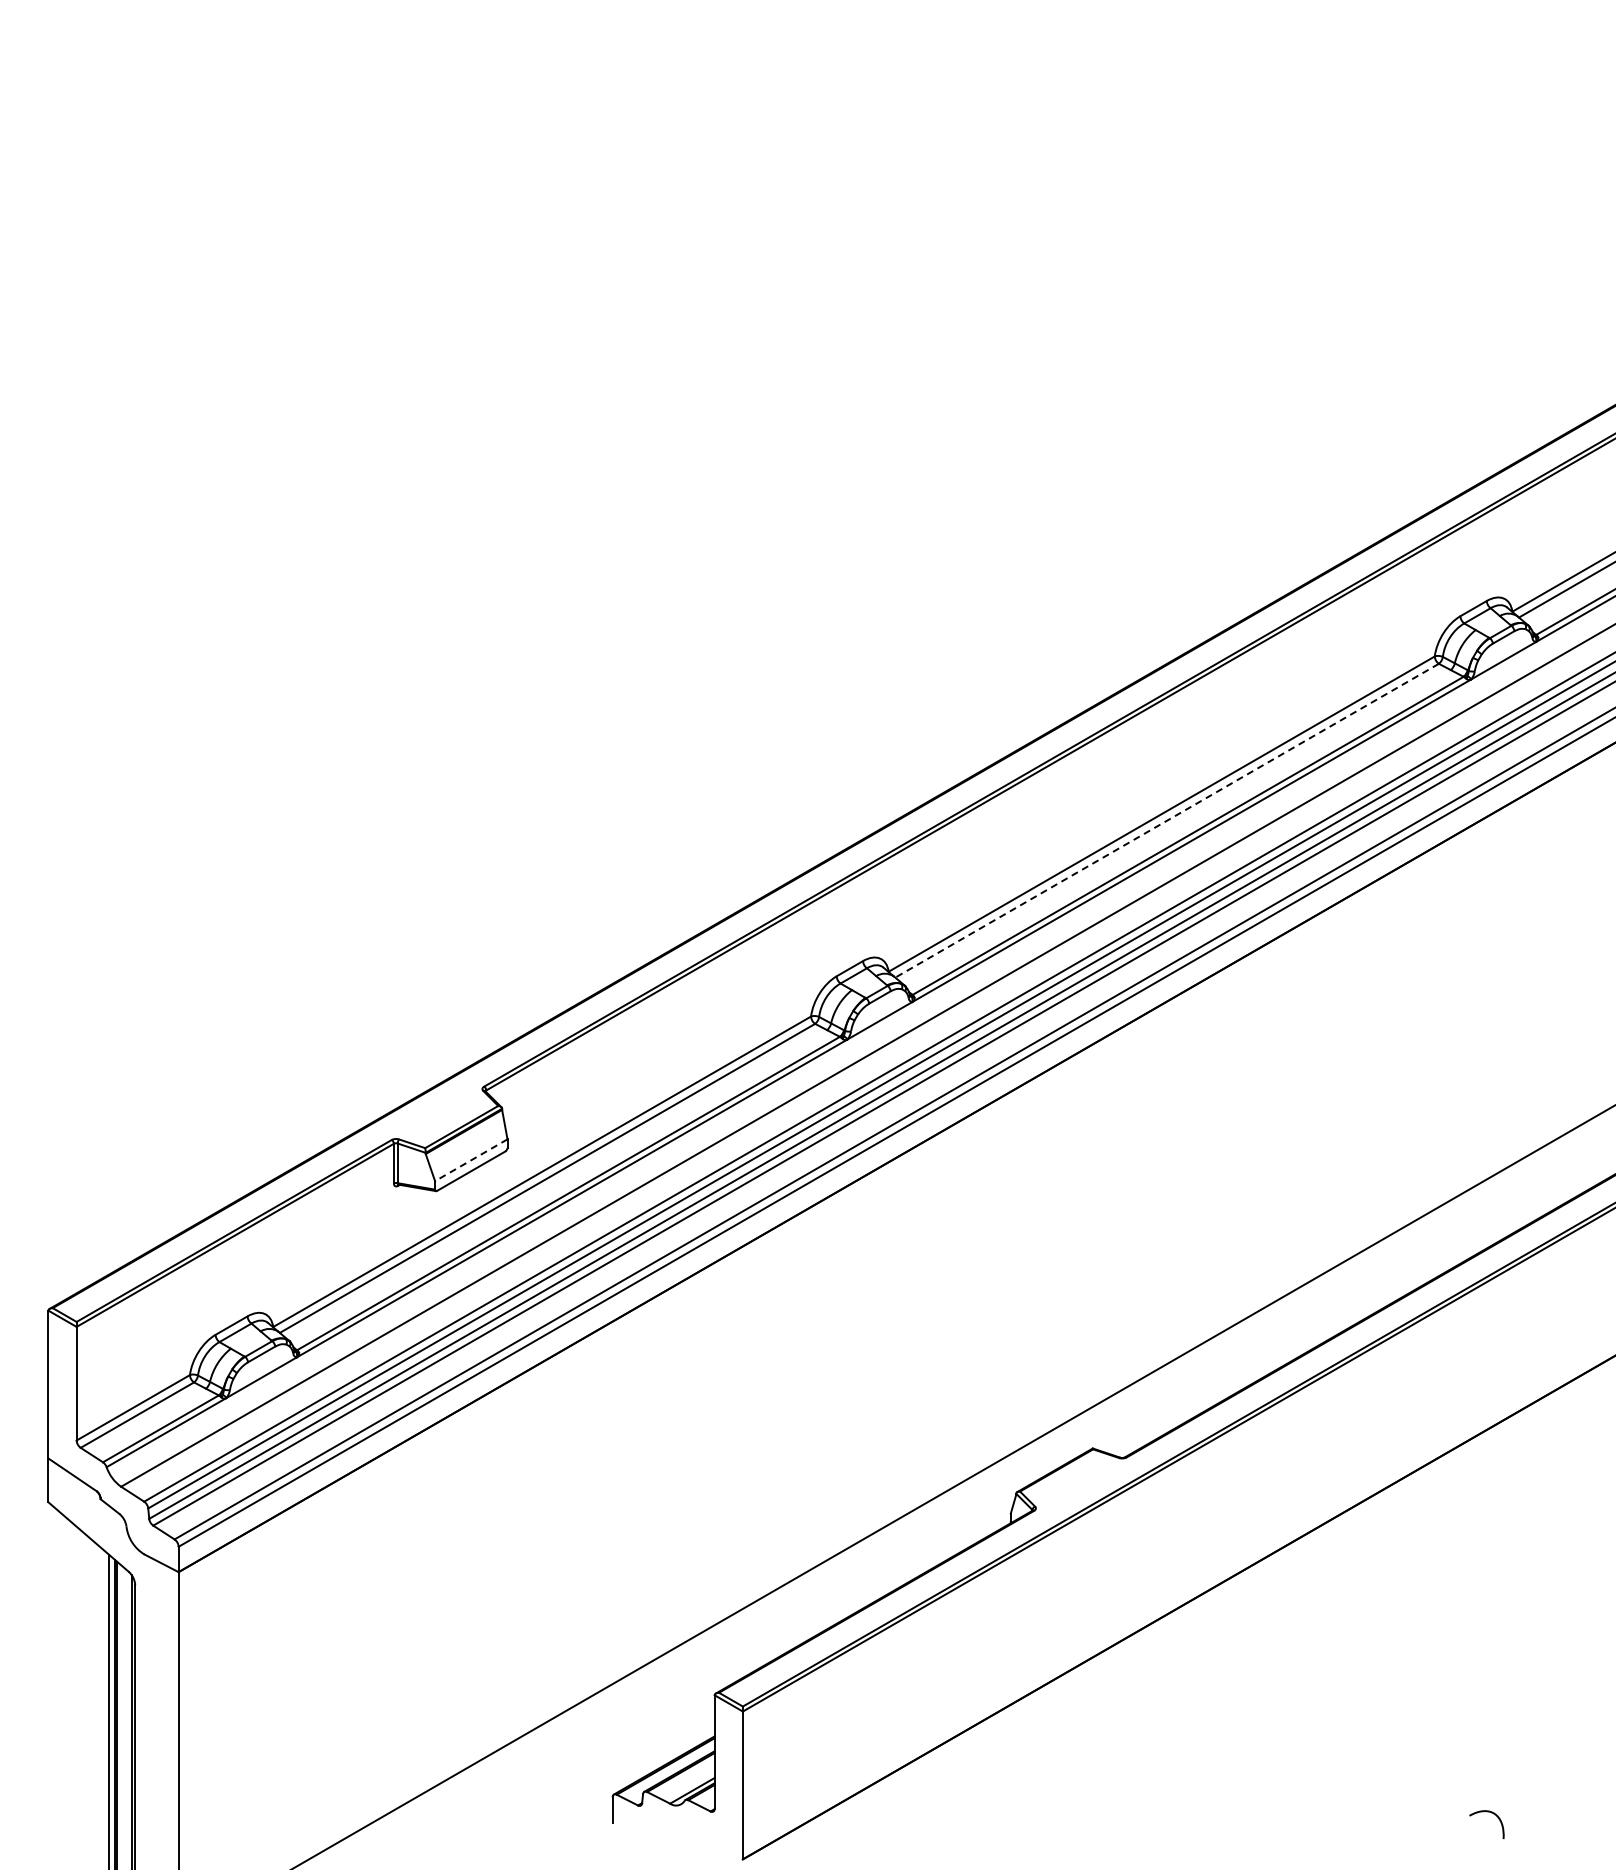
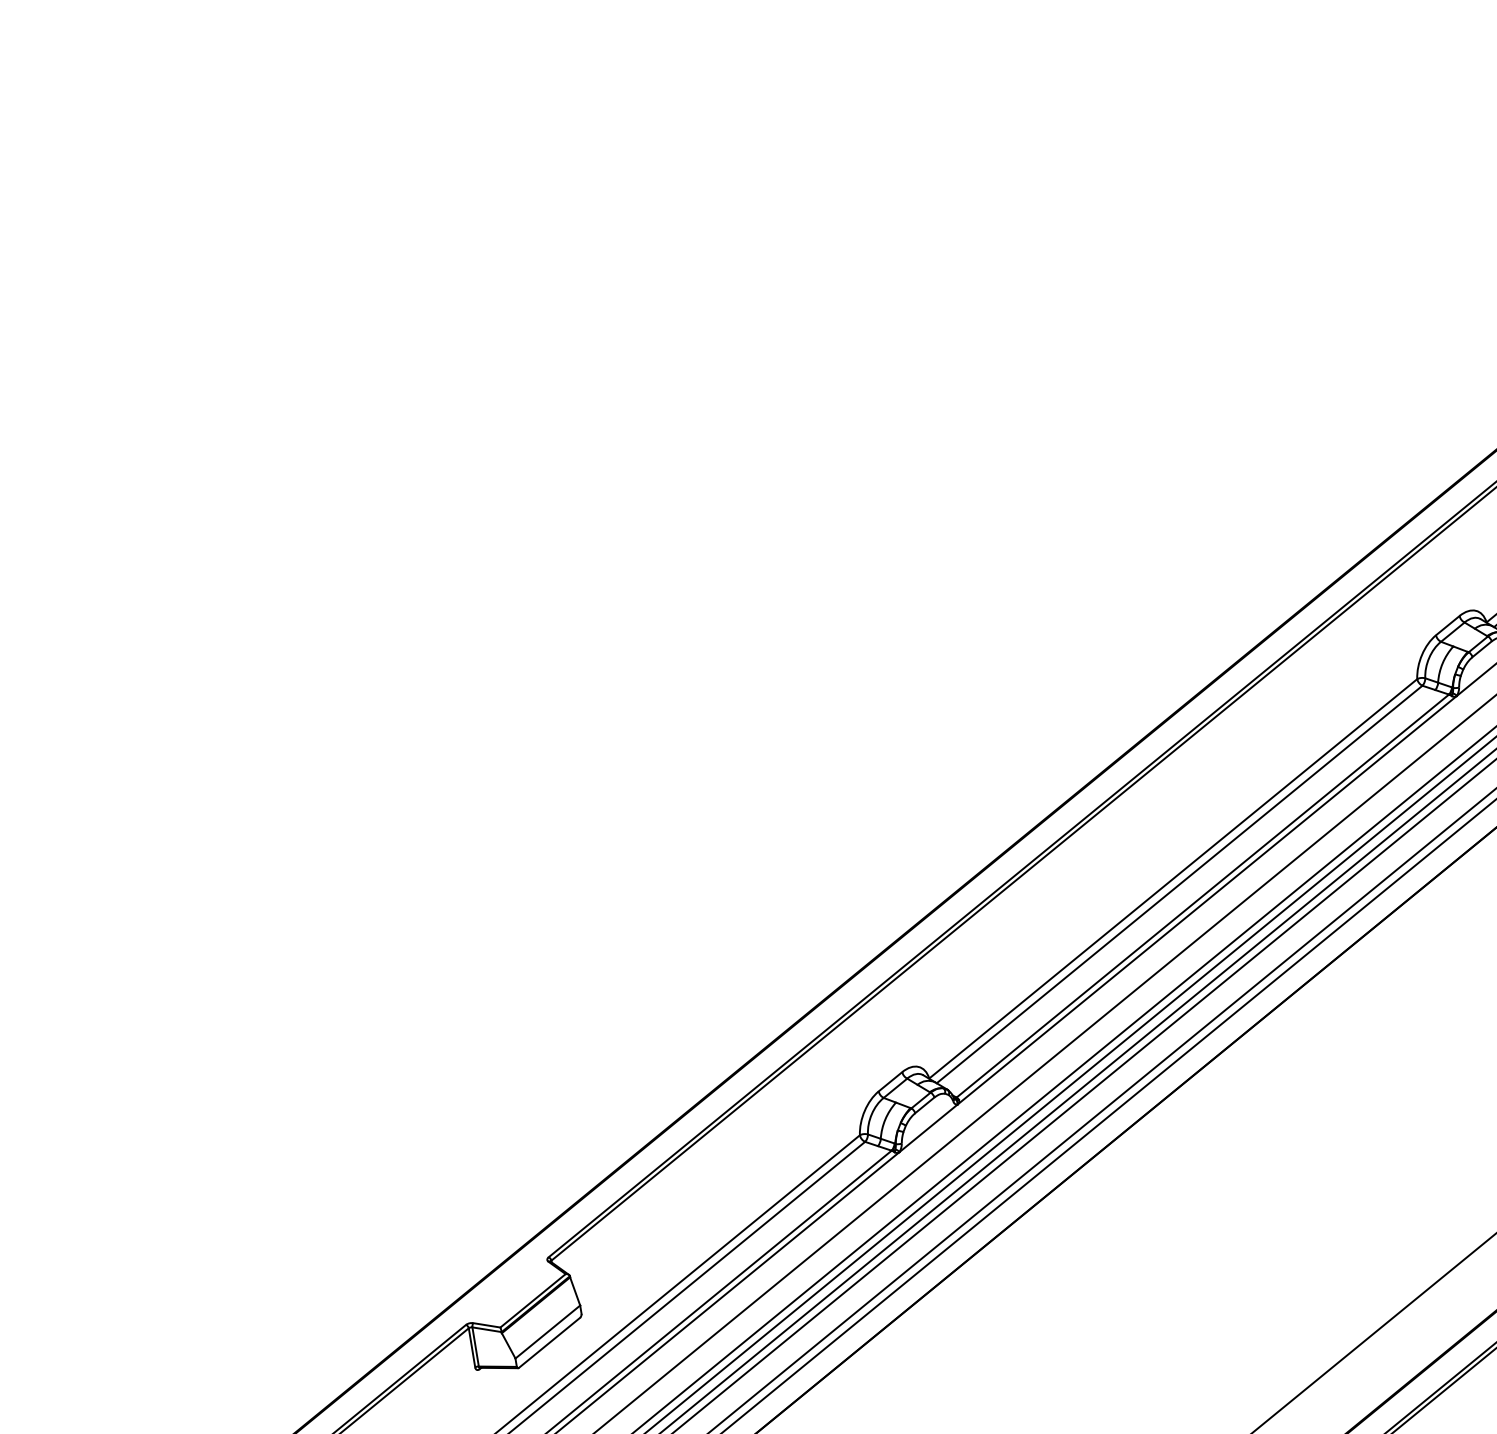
line: (1167, 820) -> (1179, 884), dashed -> solid
line: (471, 1160) -> (548, 1332), dashed -> solid

